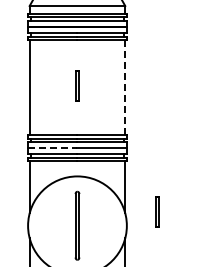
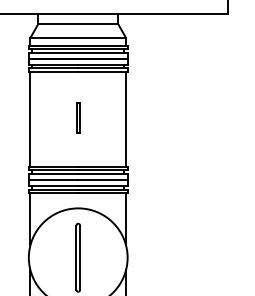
line: (125, 87) -> (126, 119), dashed -> solid
line: (52, 148) -> (53, 180), dashed -> solid
line: (156, 211) -> (157, 243), removed

